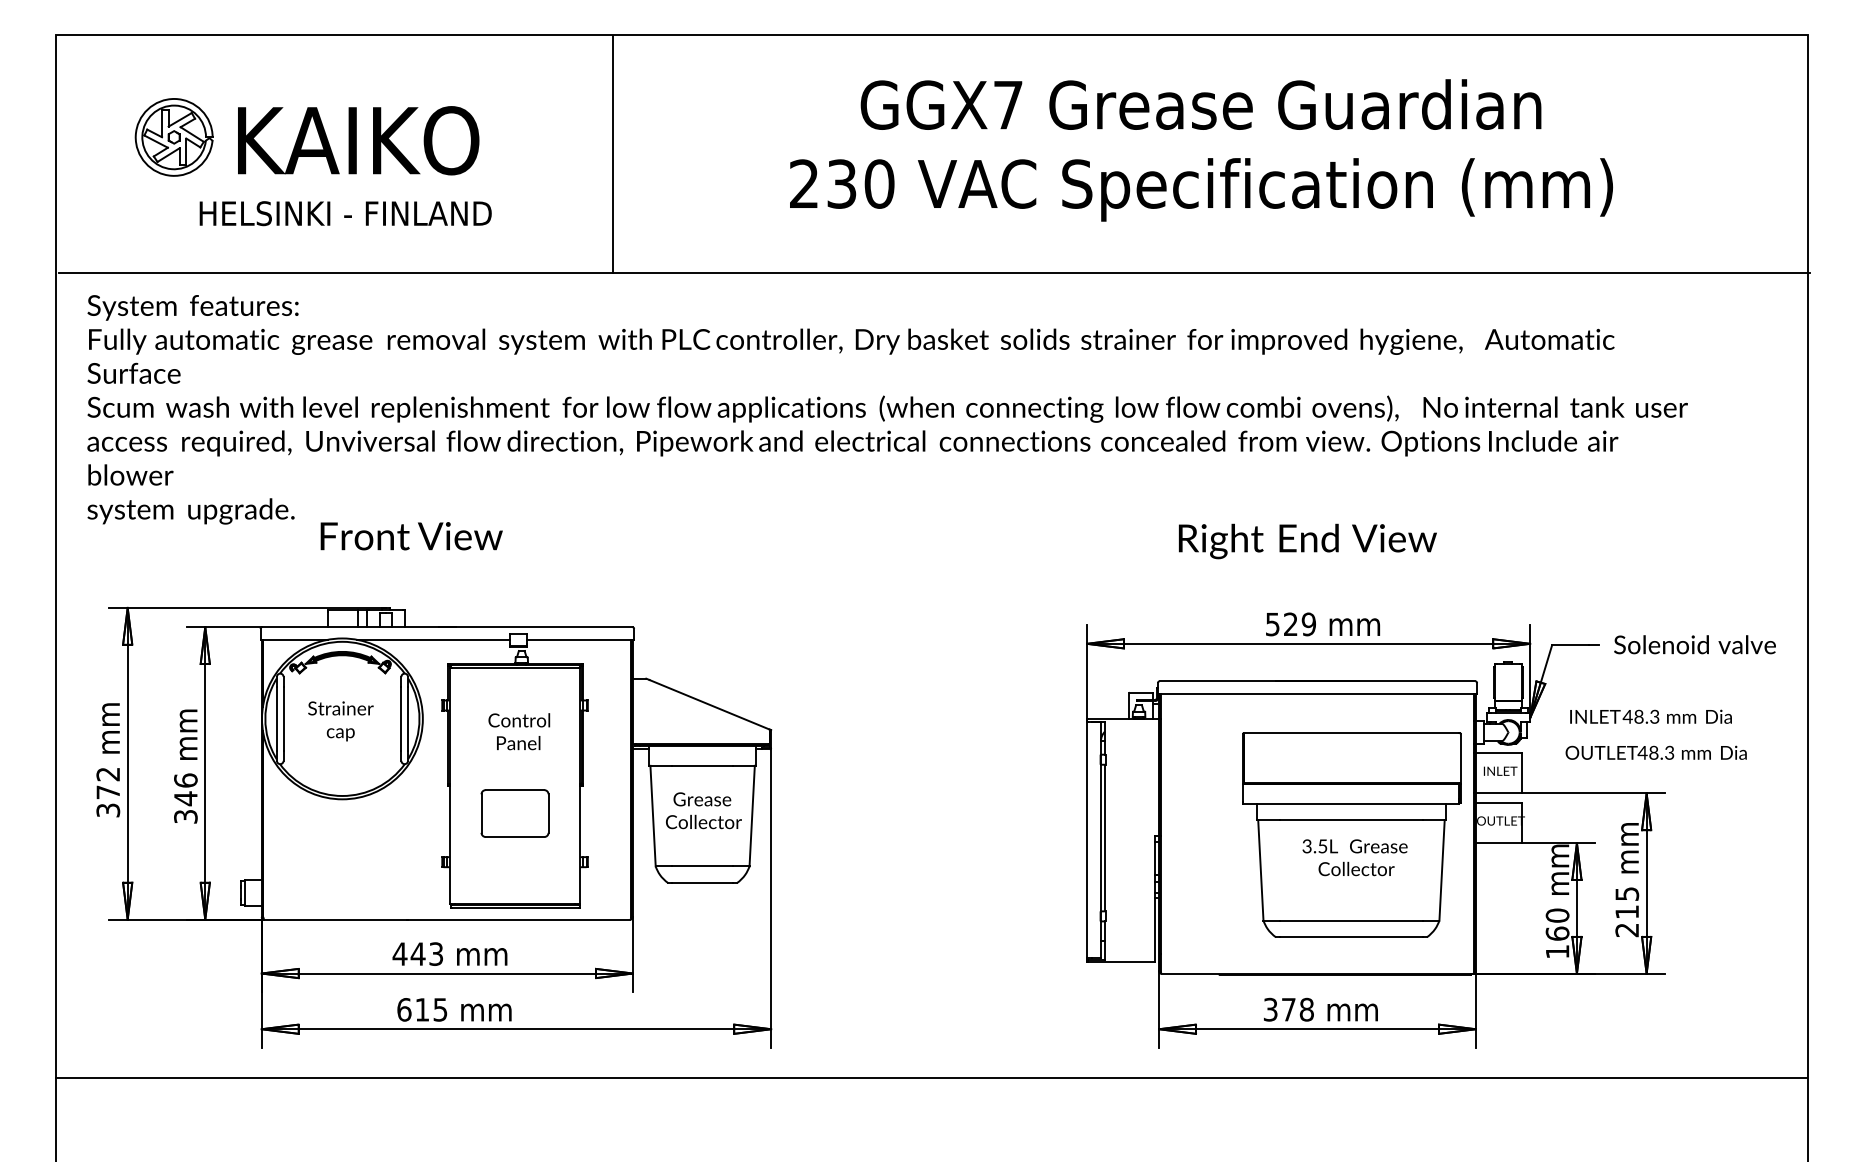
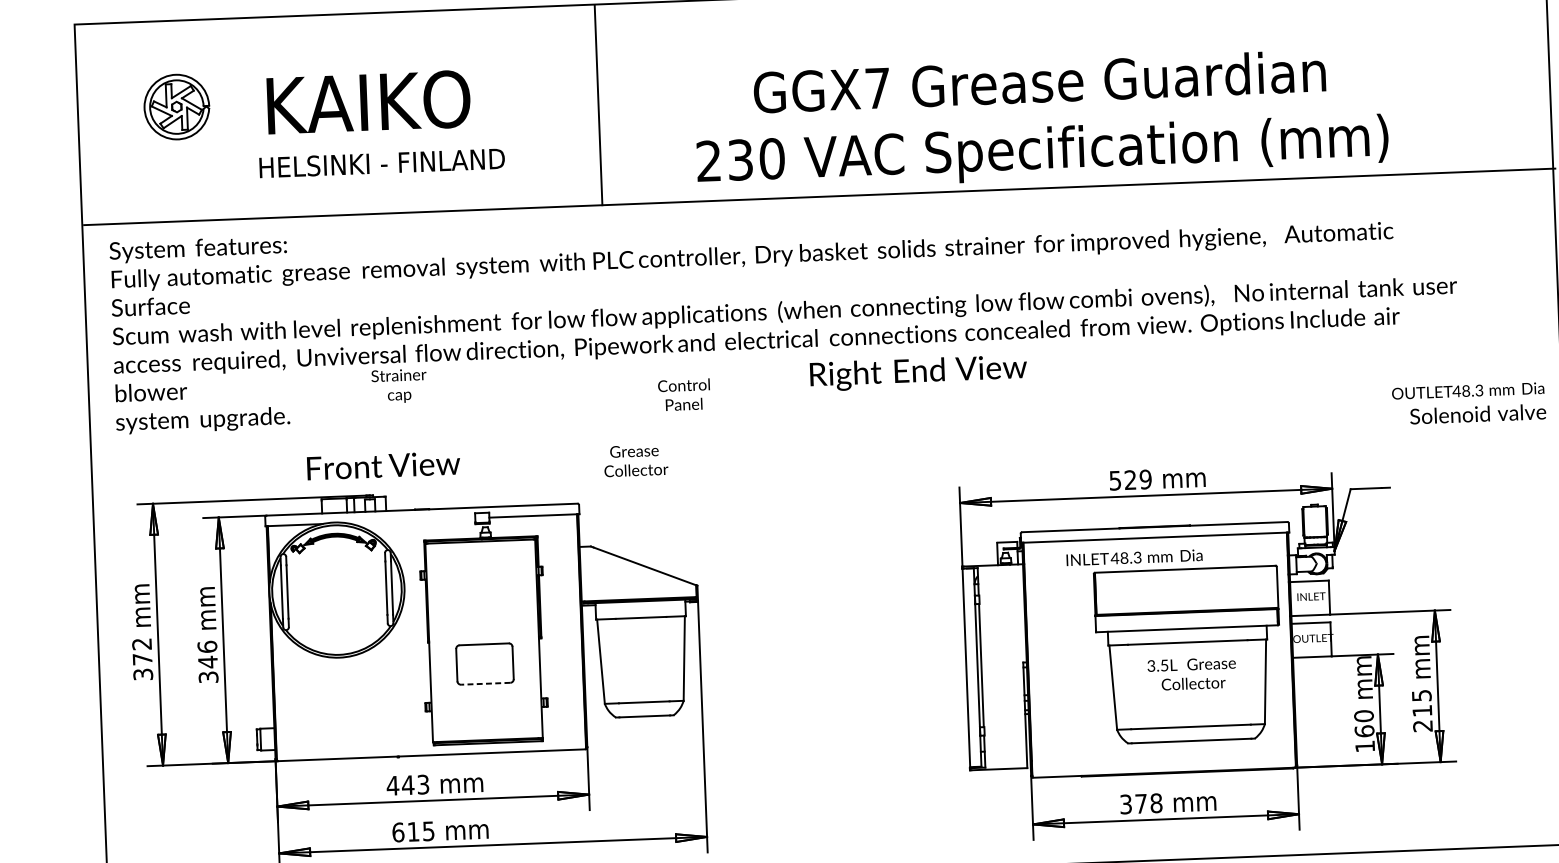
text: (358, 140) -> (368, 102), moved
text: (1201, 150) -> (1041, 120), moved
line: (612, 154) -> (598, 105), moved
text: (345, 213) -> (382, 163), moved
text: (411, 536) -> (383, 466), moved
text: (1307, 541) -> (918, 373), moved
line: (433, 639) -> (410, 520), removed
text: (1694, 644) -> (1477, 413), moved
text: (1650, 716) -> (1134, 557), moved
text: (340, 721) -> (398, 386), moved
text: (519, 731) -> (684, 394), moved
text: (1655, 752) -> (1467, 390), moved
text: (703, 810) -> (635, 460), moved
line: (514, 837) -> (485, 684), solid -> dashed

